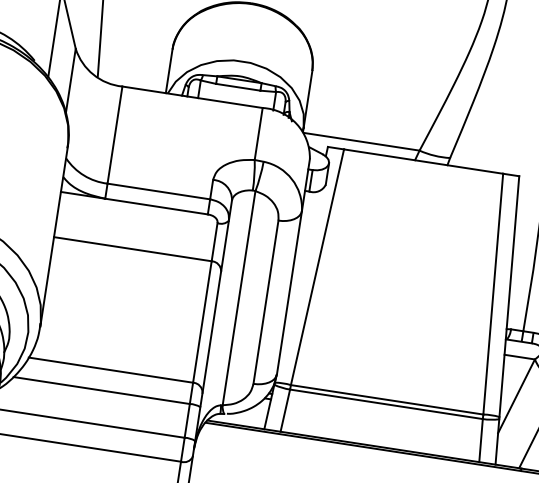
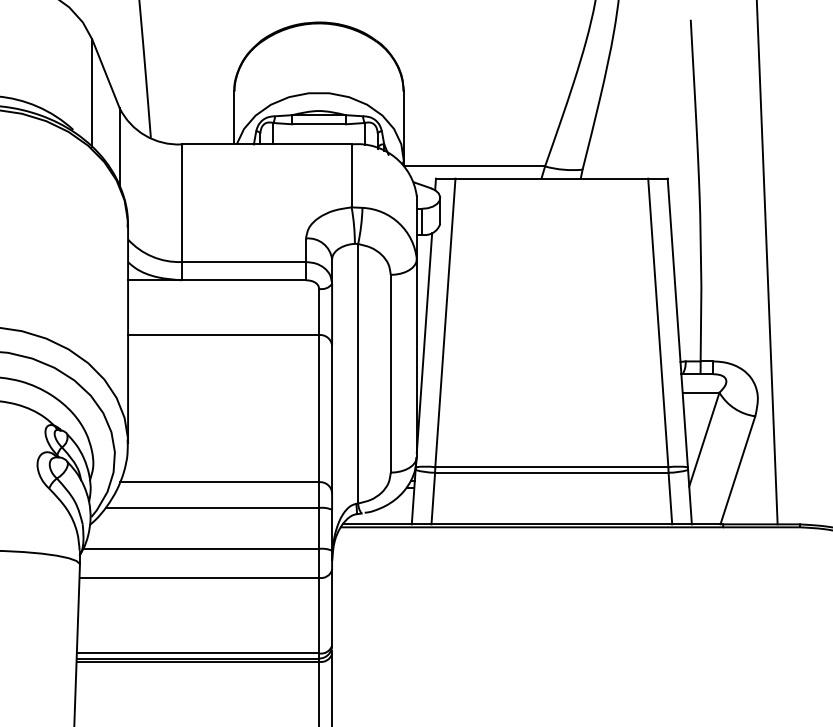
line: (297, 280) -> (424, 342), added

